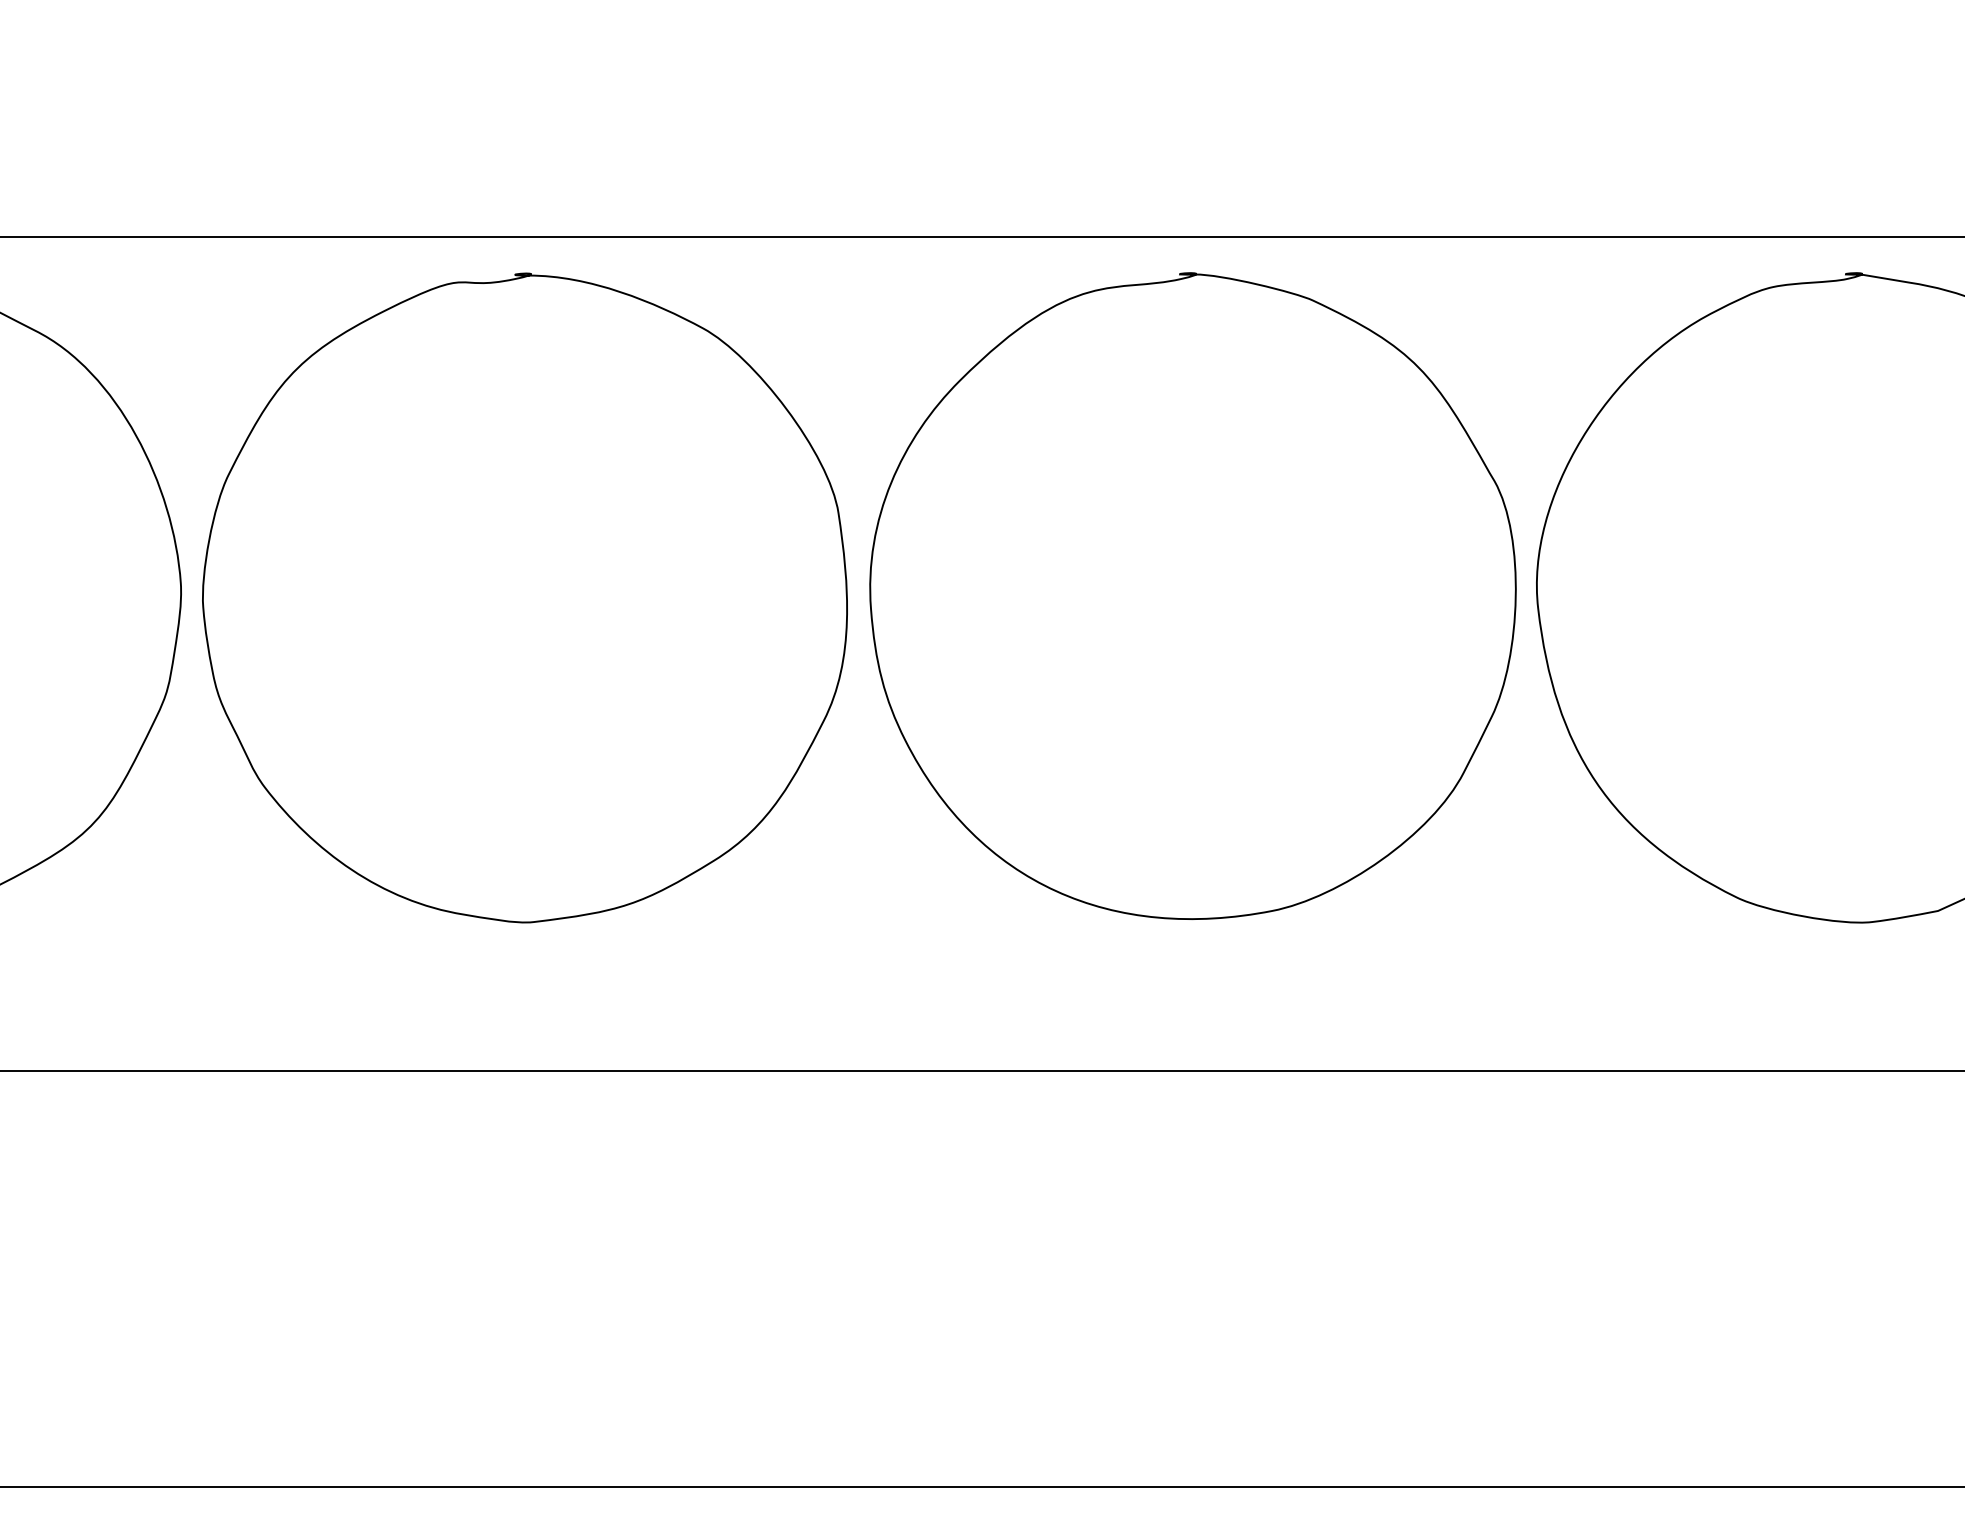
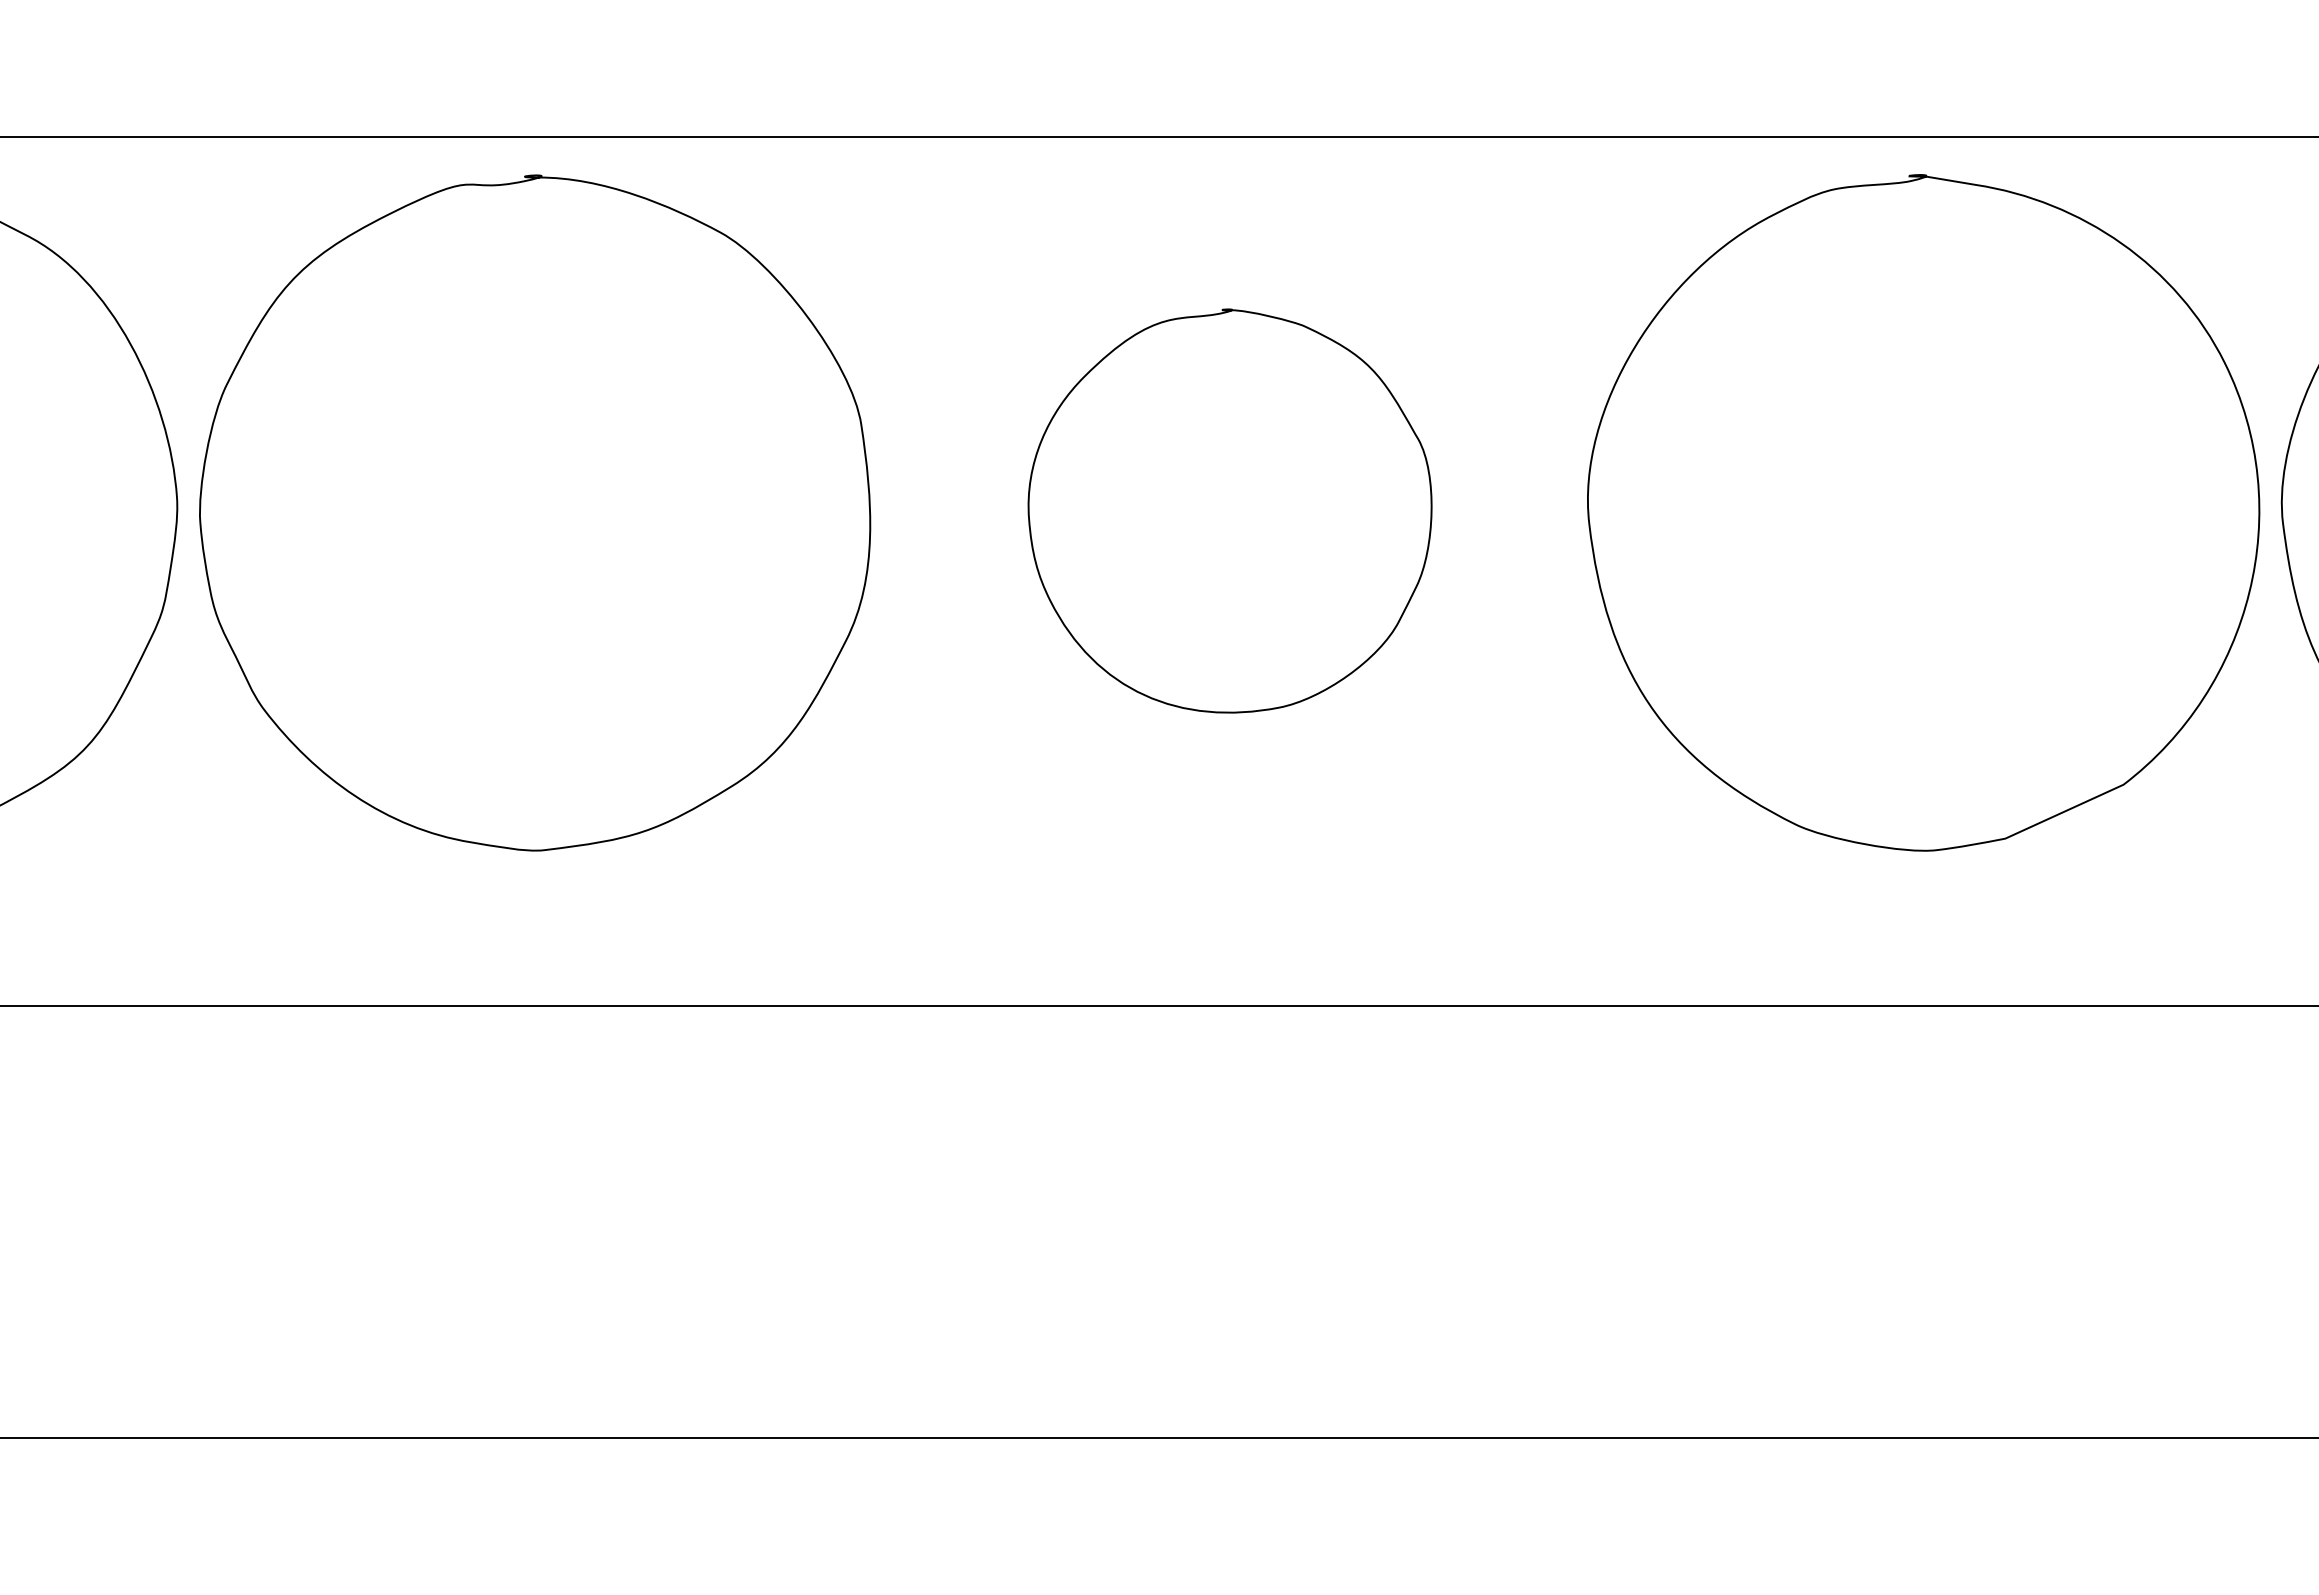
part: (1192, 595) -> (1229, 510), size x0.6

